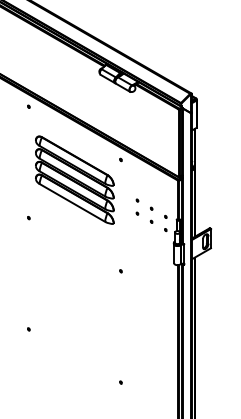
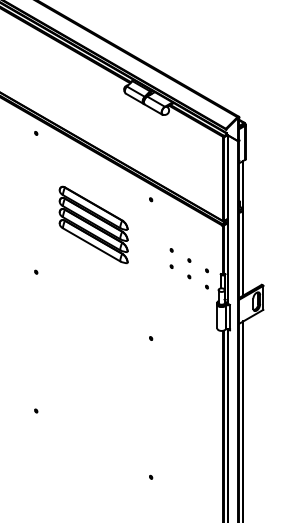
part: (74, 179) -> (93, 224), size x0.7

